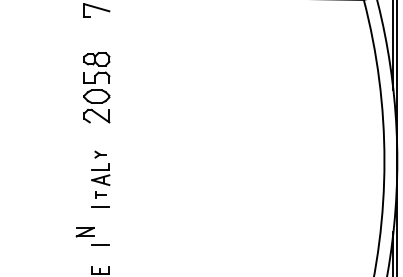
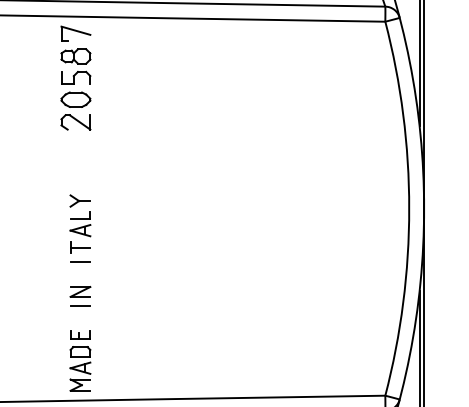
part: (96, 87) -> (75, 89), moved
part: (99, 154) -> (79, 200), size x1.67
part: (100, 194) -> (80, 247), size x1.67
part: (85, 231) -> (80, 291), moved

